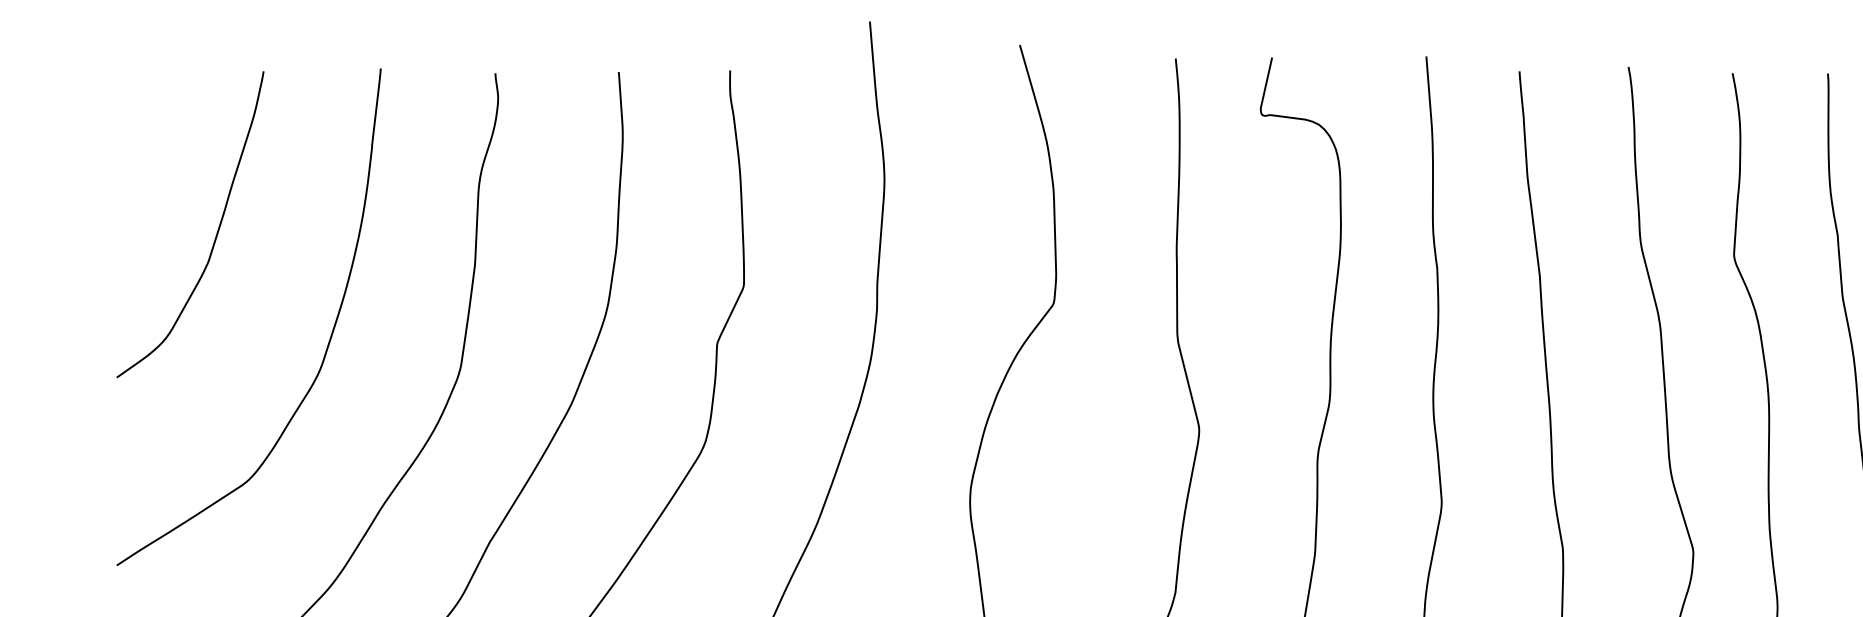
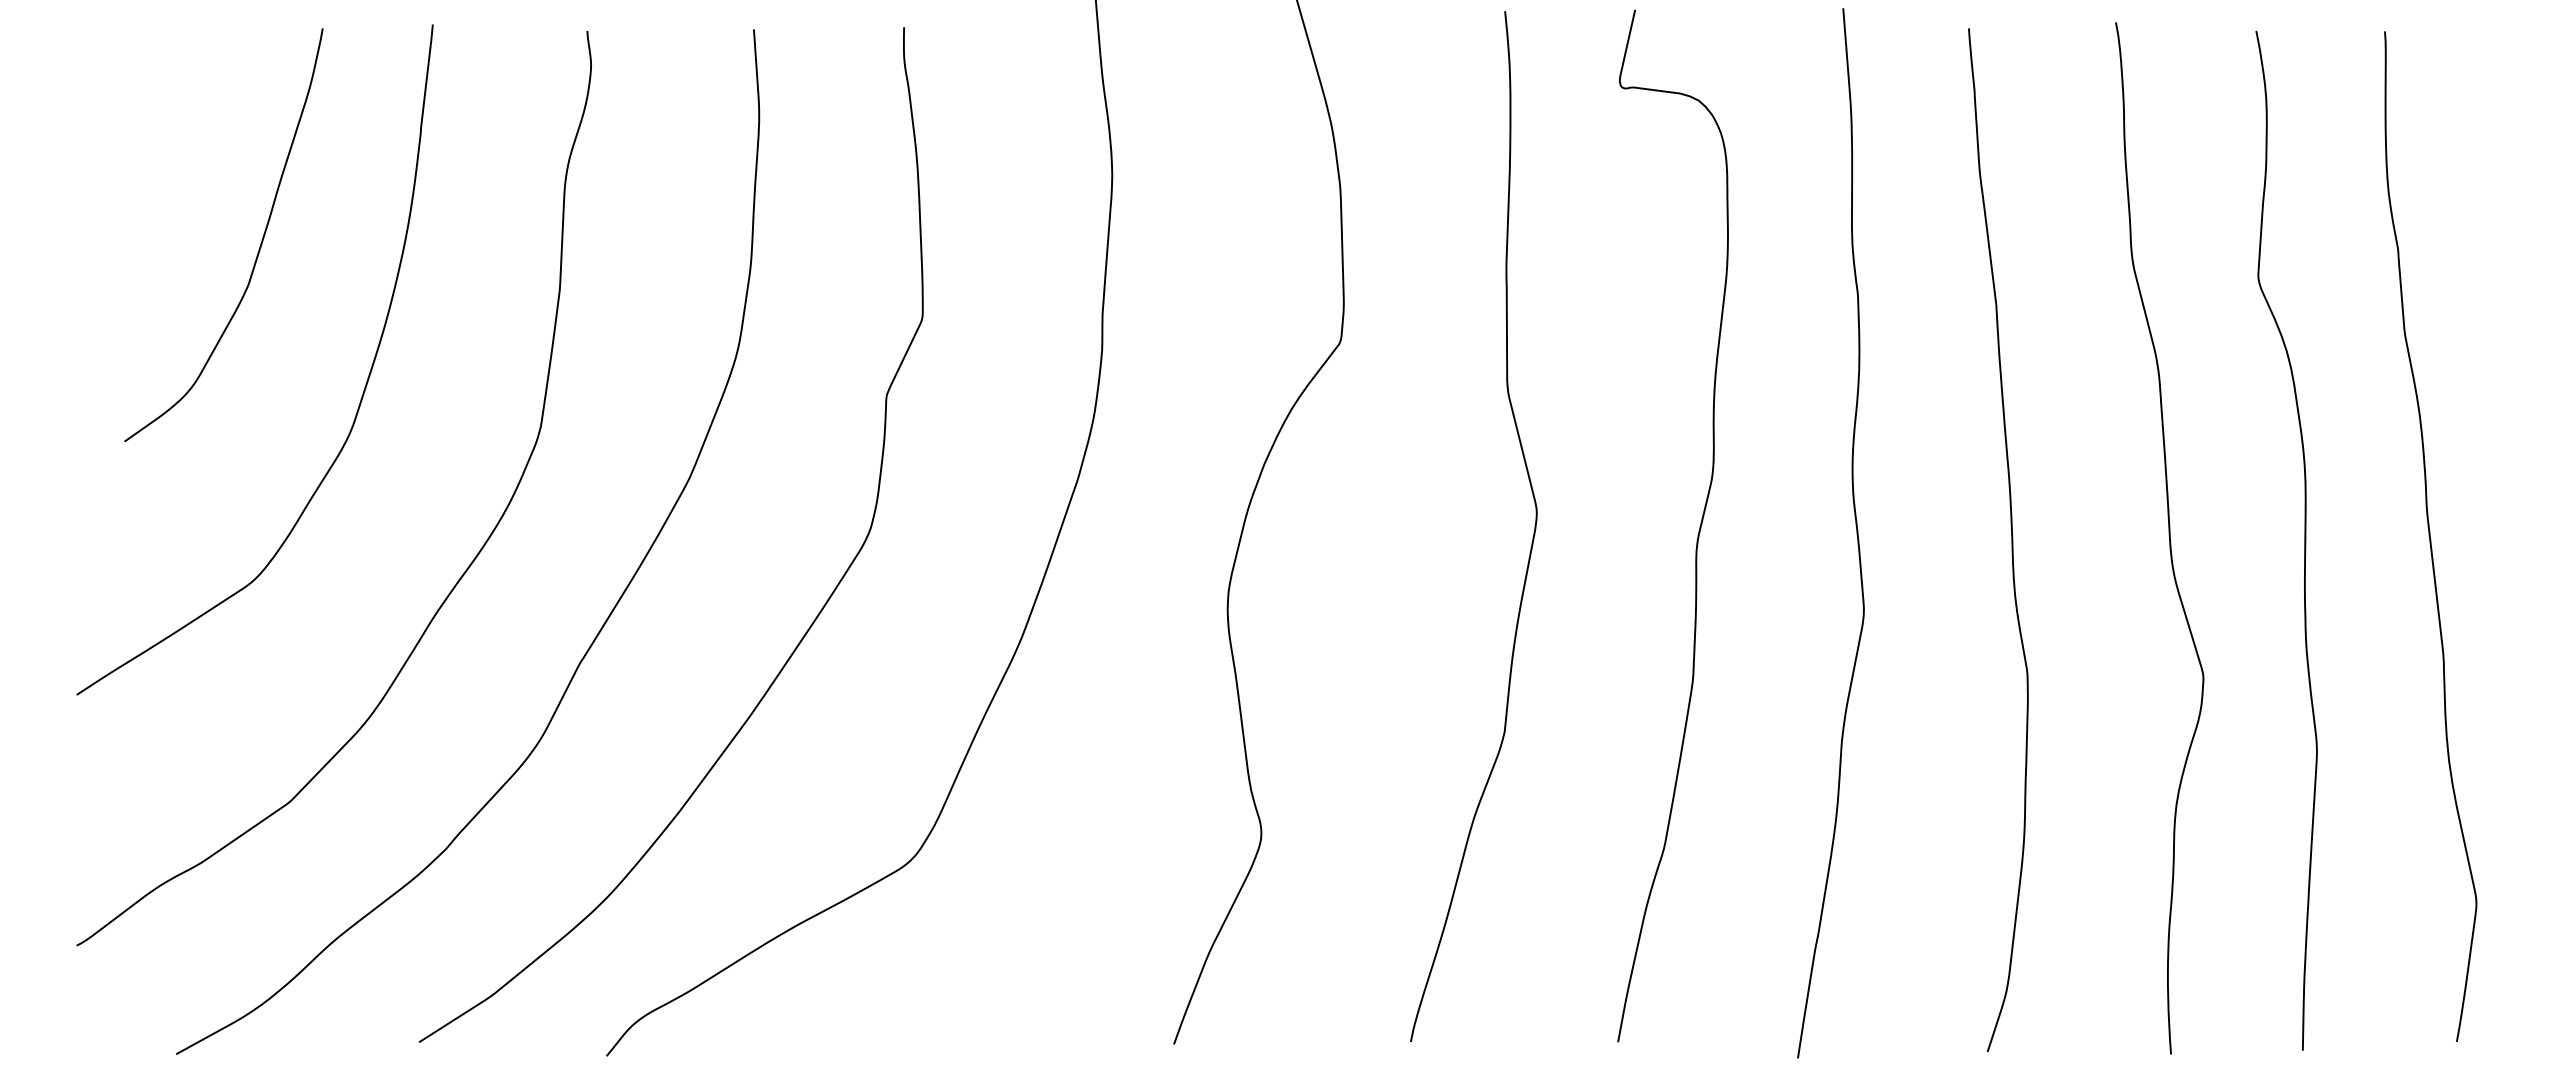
curve: (216, 233) -> (259, 246), moved

